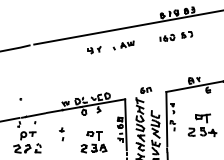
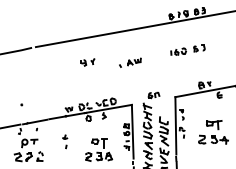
part: (176, 36) -> (188, 50), moved
part: (123, 45) -> (130, 62), moved
part: (94, 50) -> (87, 62), moved

